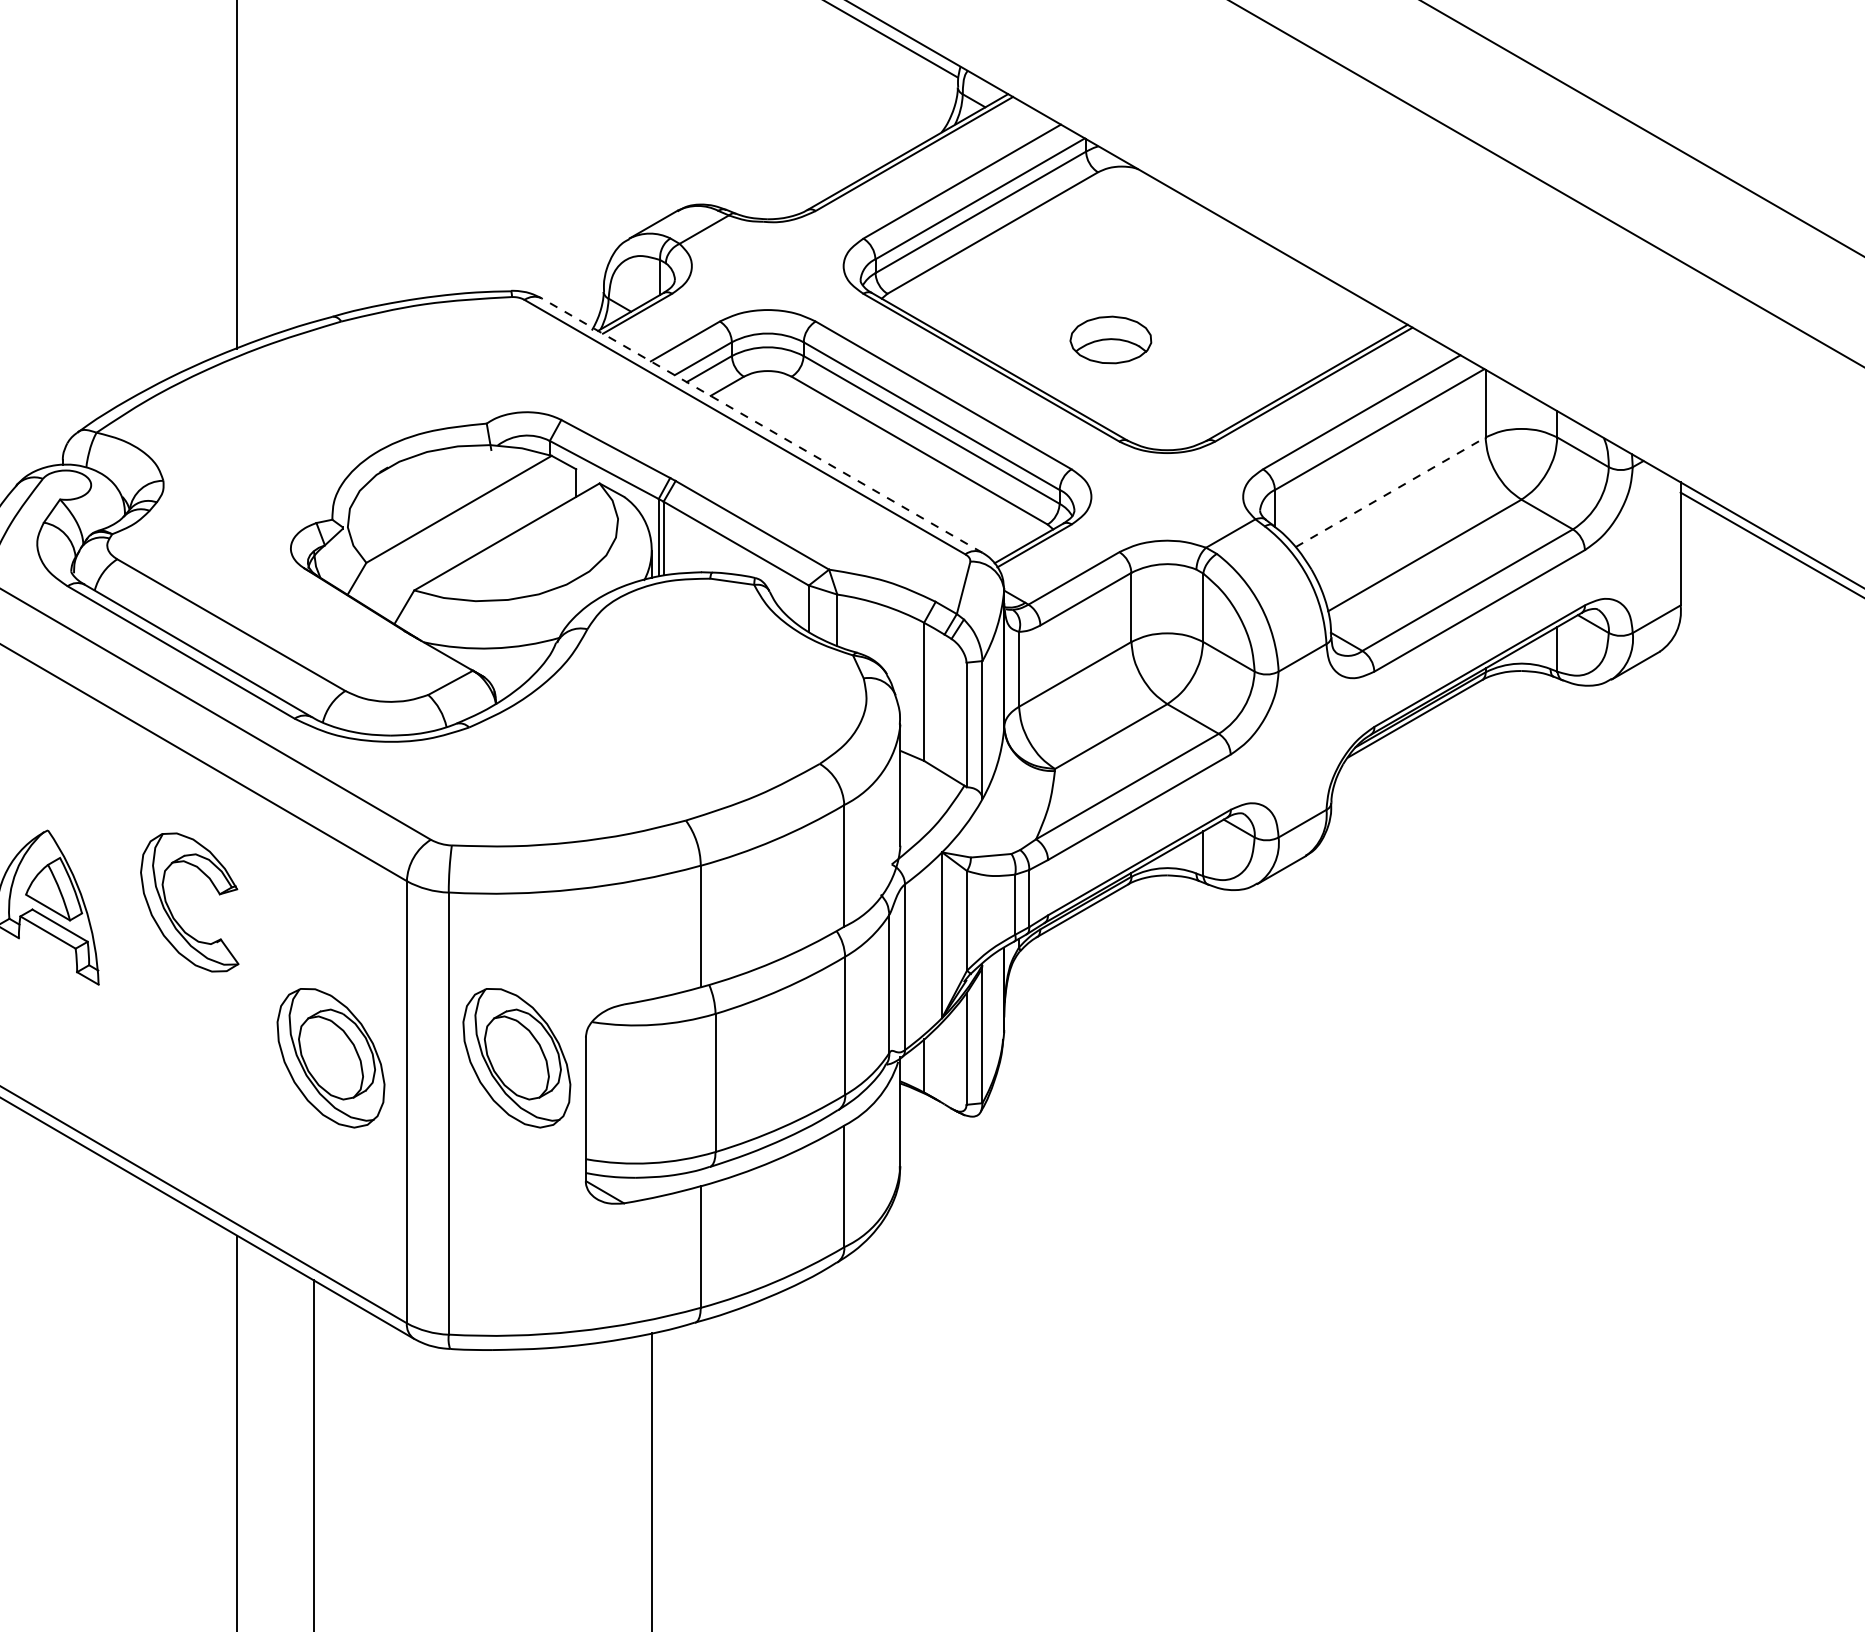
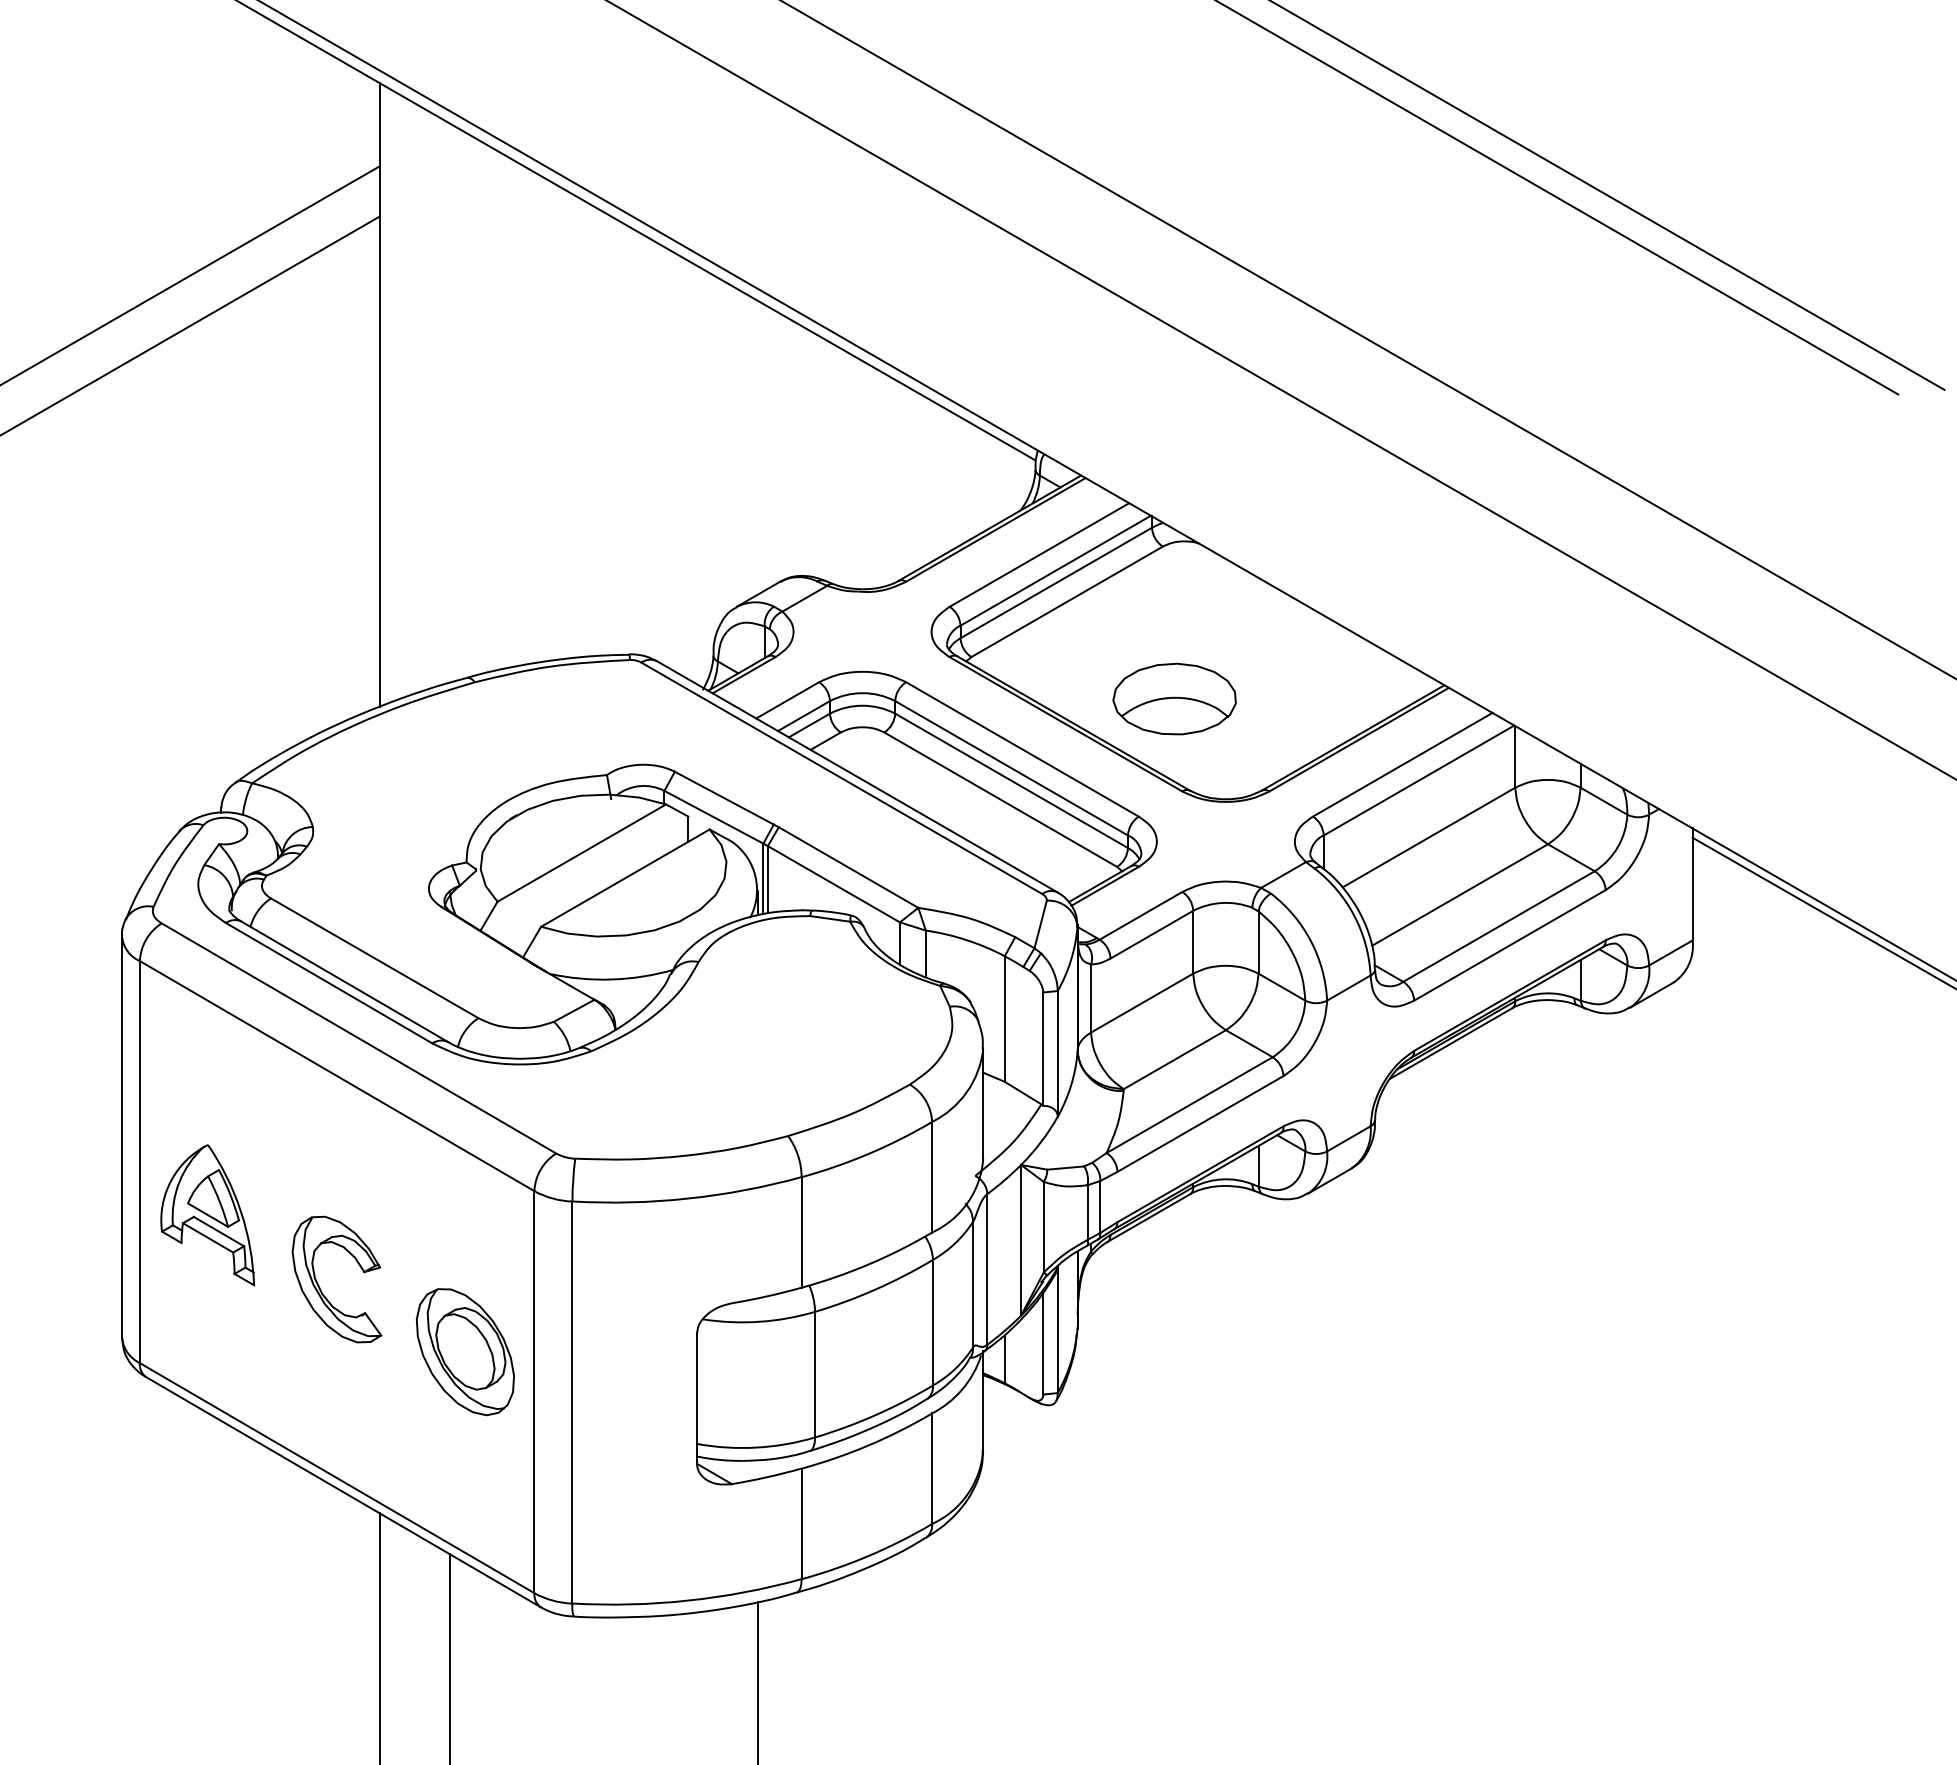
part: (1110, 339) -> (1174, 698), size x1.67
line: (761, 425) -> (856, 776), dashed -> solid
line: (1390, 492) -> (1428, 837), dashed -> solid
part: (171, 911) -> (320, 1287), moved
part: (515, 1058) -> (633, 1352), removed

